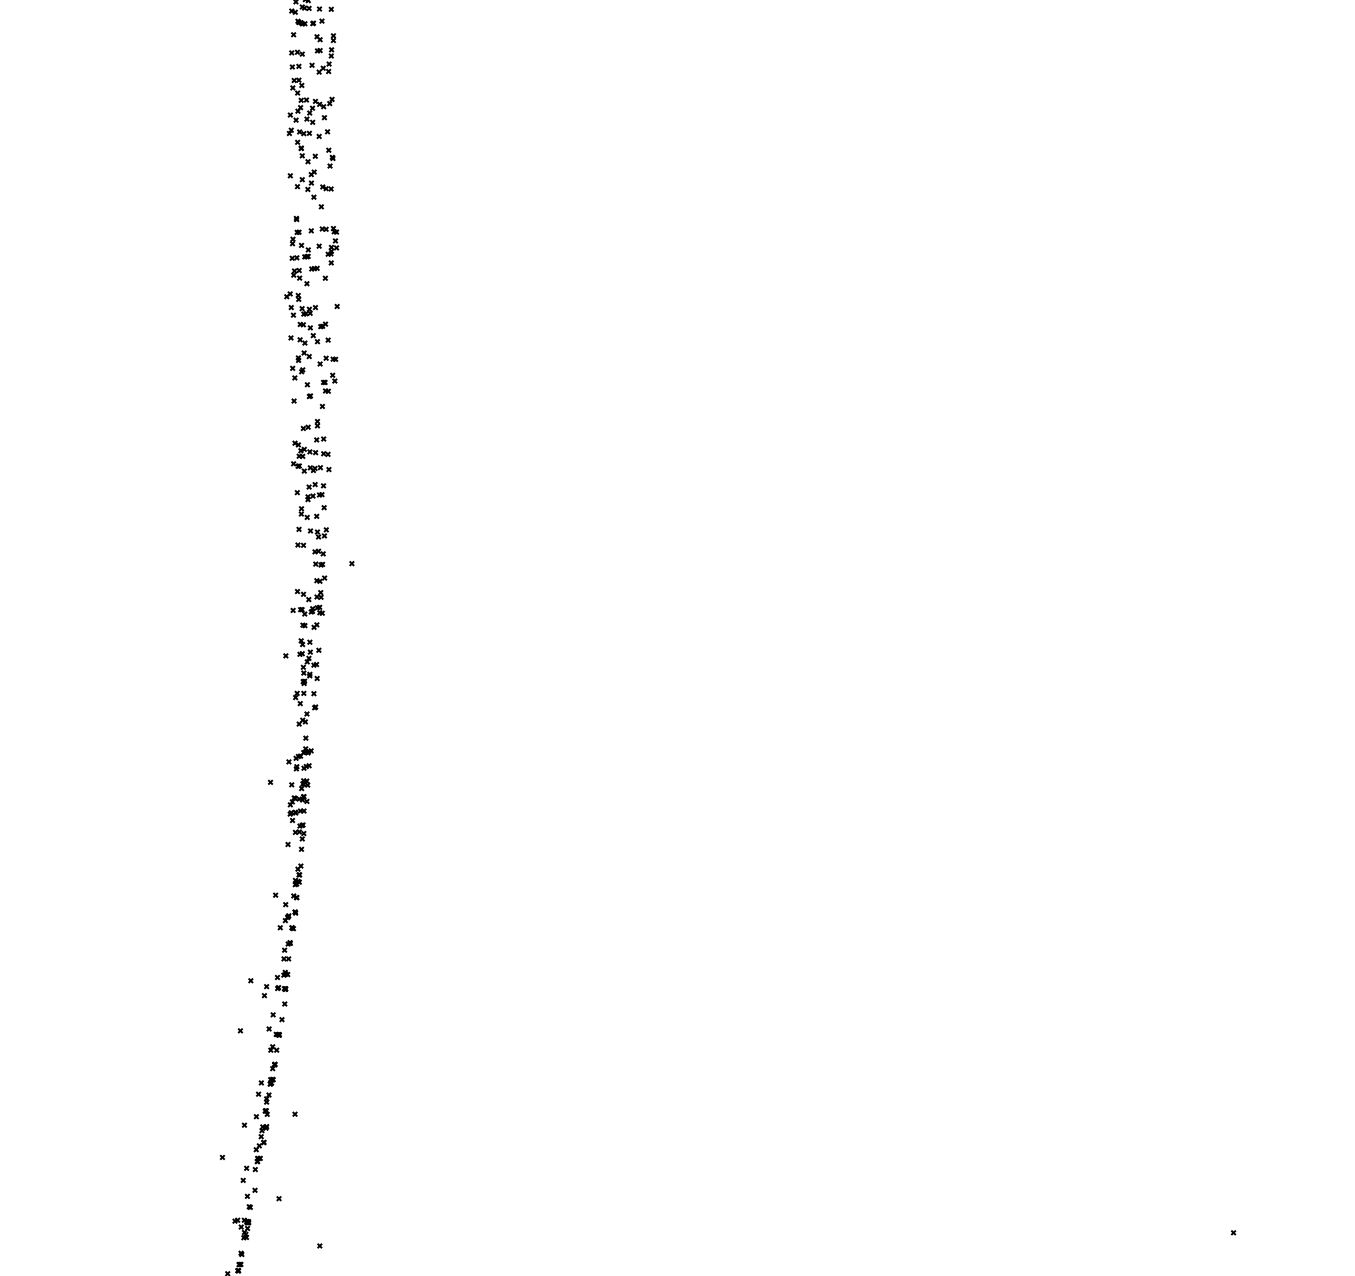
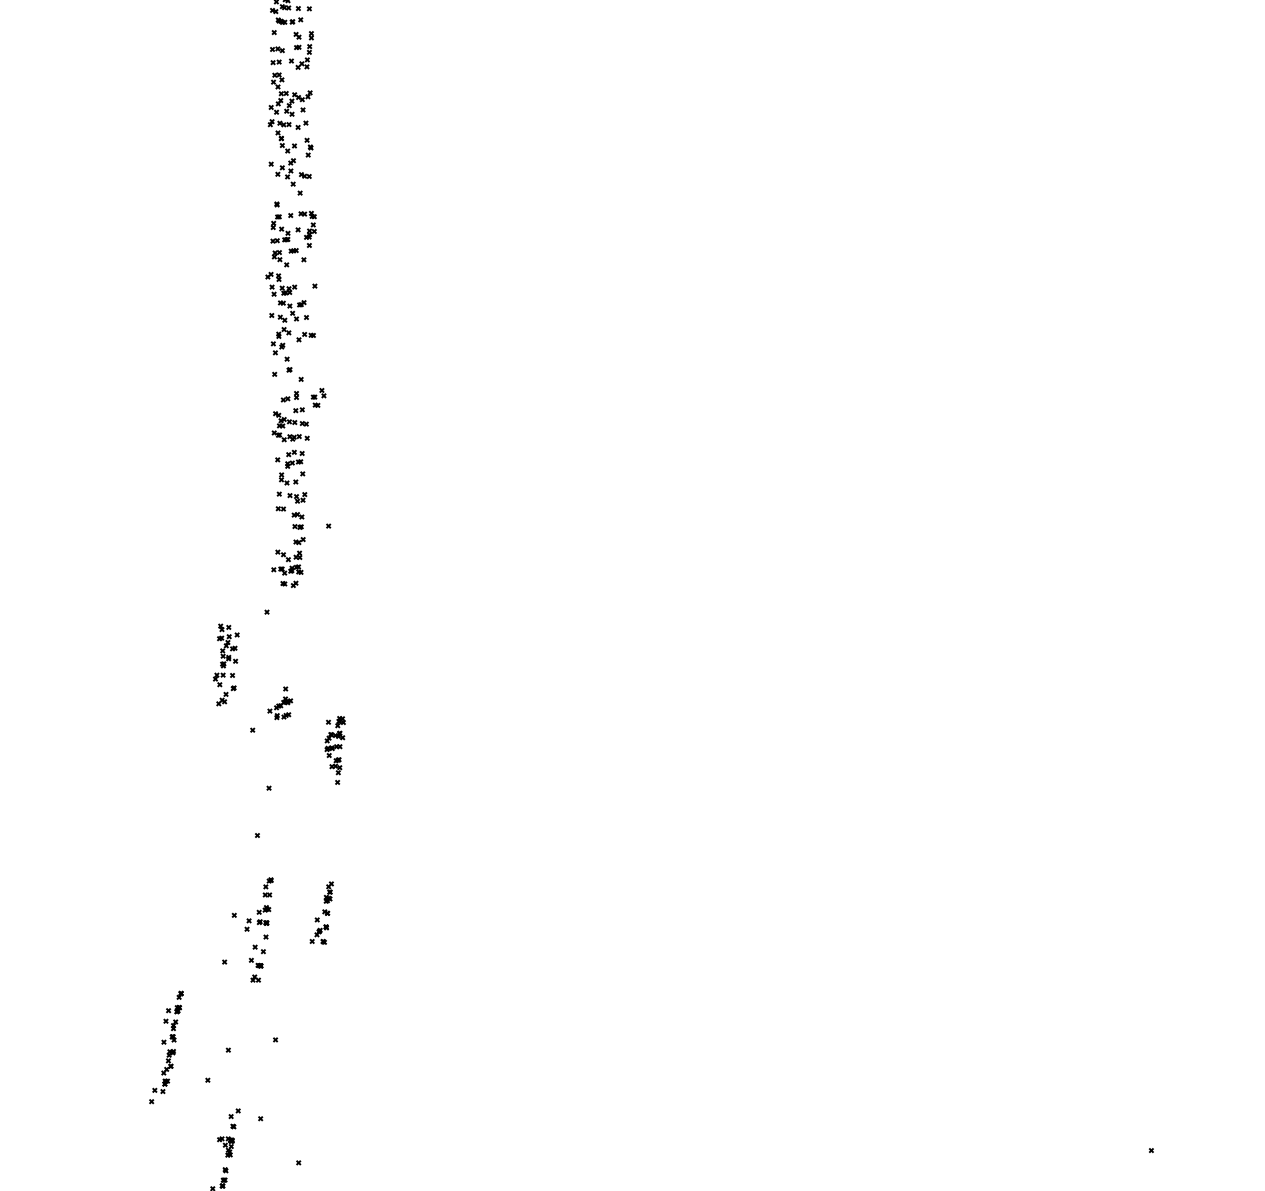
part: (329, 382) -> (318, 397), moved
part: (307, 682) -> (226, 665), moved
part: (298, 814) -> (334, 749), moved
part: (290, 897) -> (321, 913), moved
part: (258, 1121) -> (165, 1046), moved

